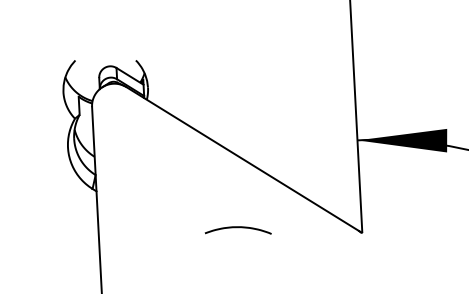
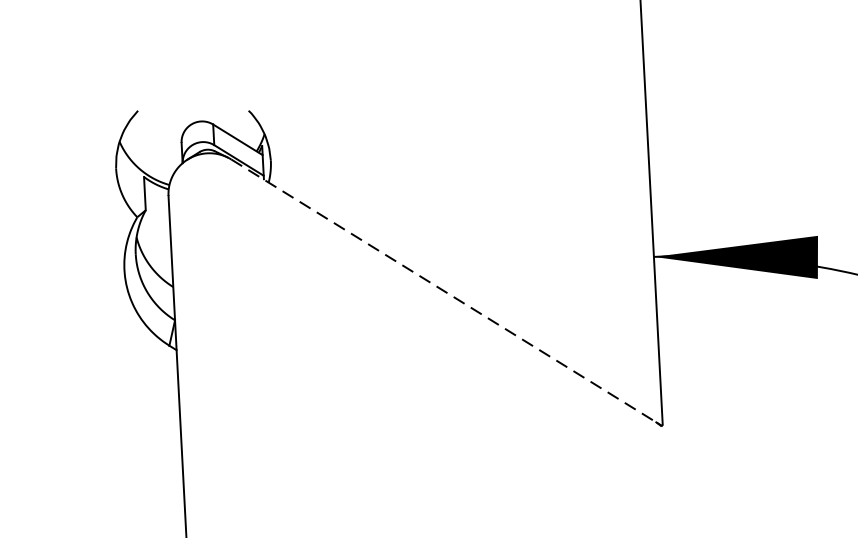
line: (242, 159) -> (443, 291), solid -> dashed
curve: (237, 228) -> (434, 418), removed

